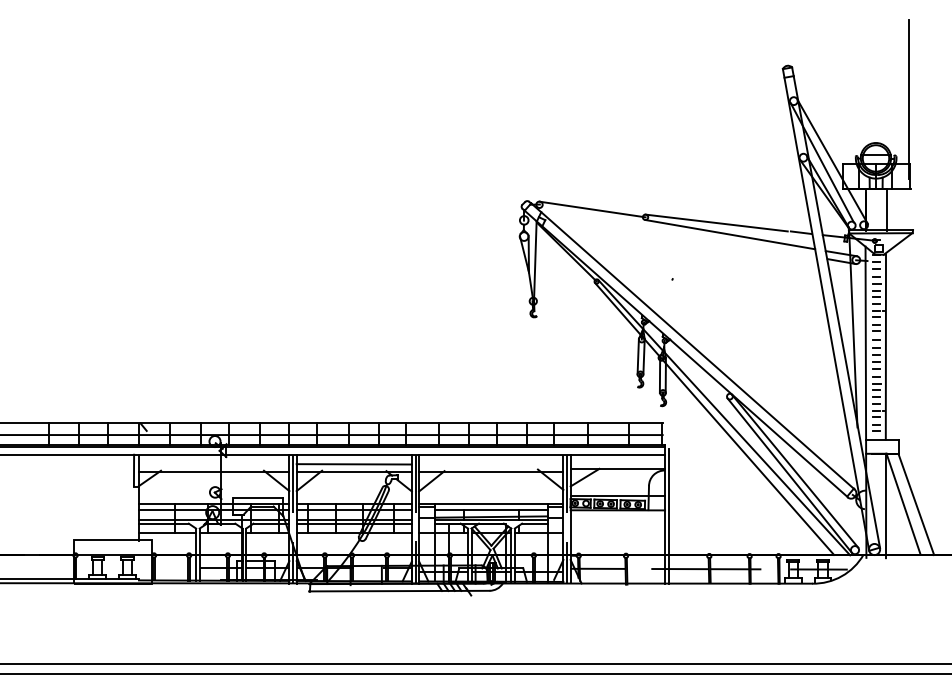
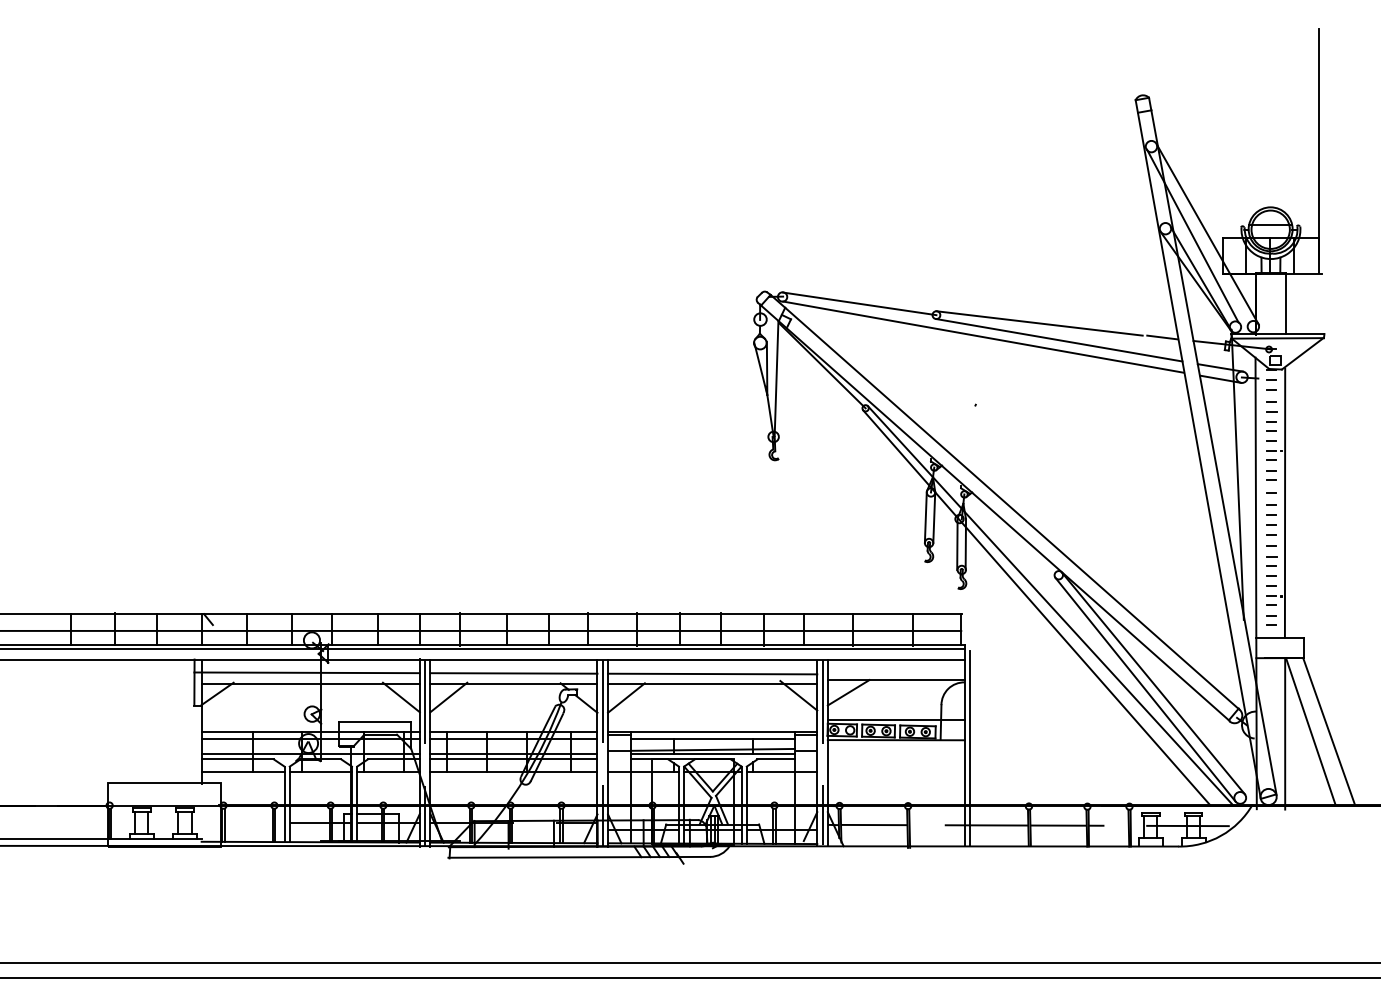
line: (677, 232) -> (982, 337), added
line: (211, 463) -> (306, 672), added
line: (491, 464) -> (712, 673), added

